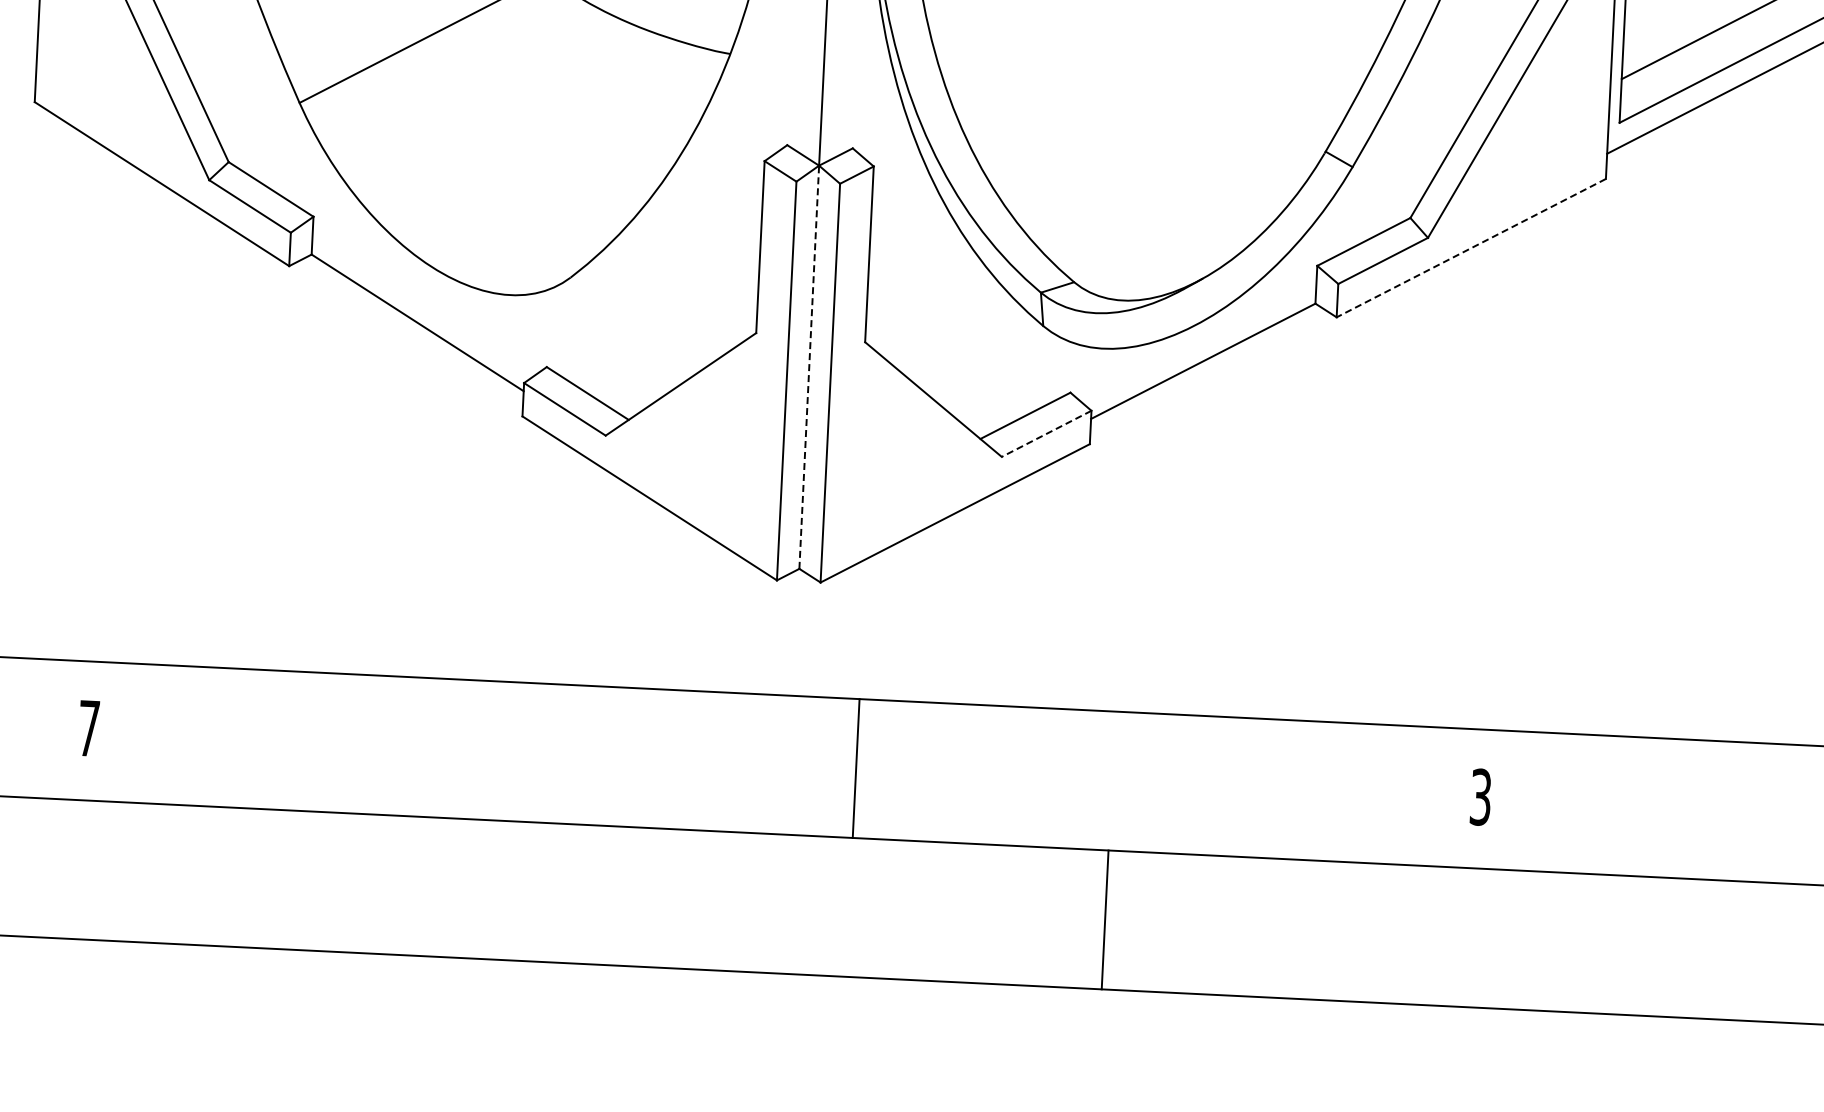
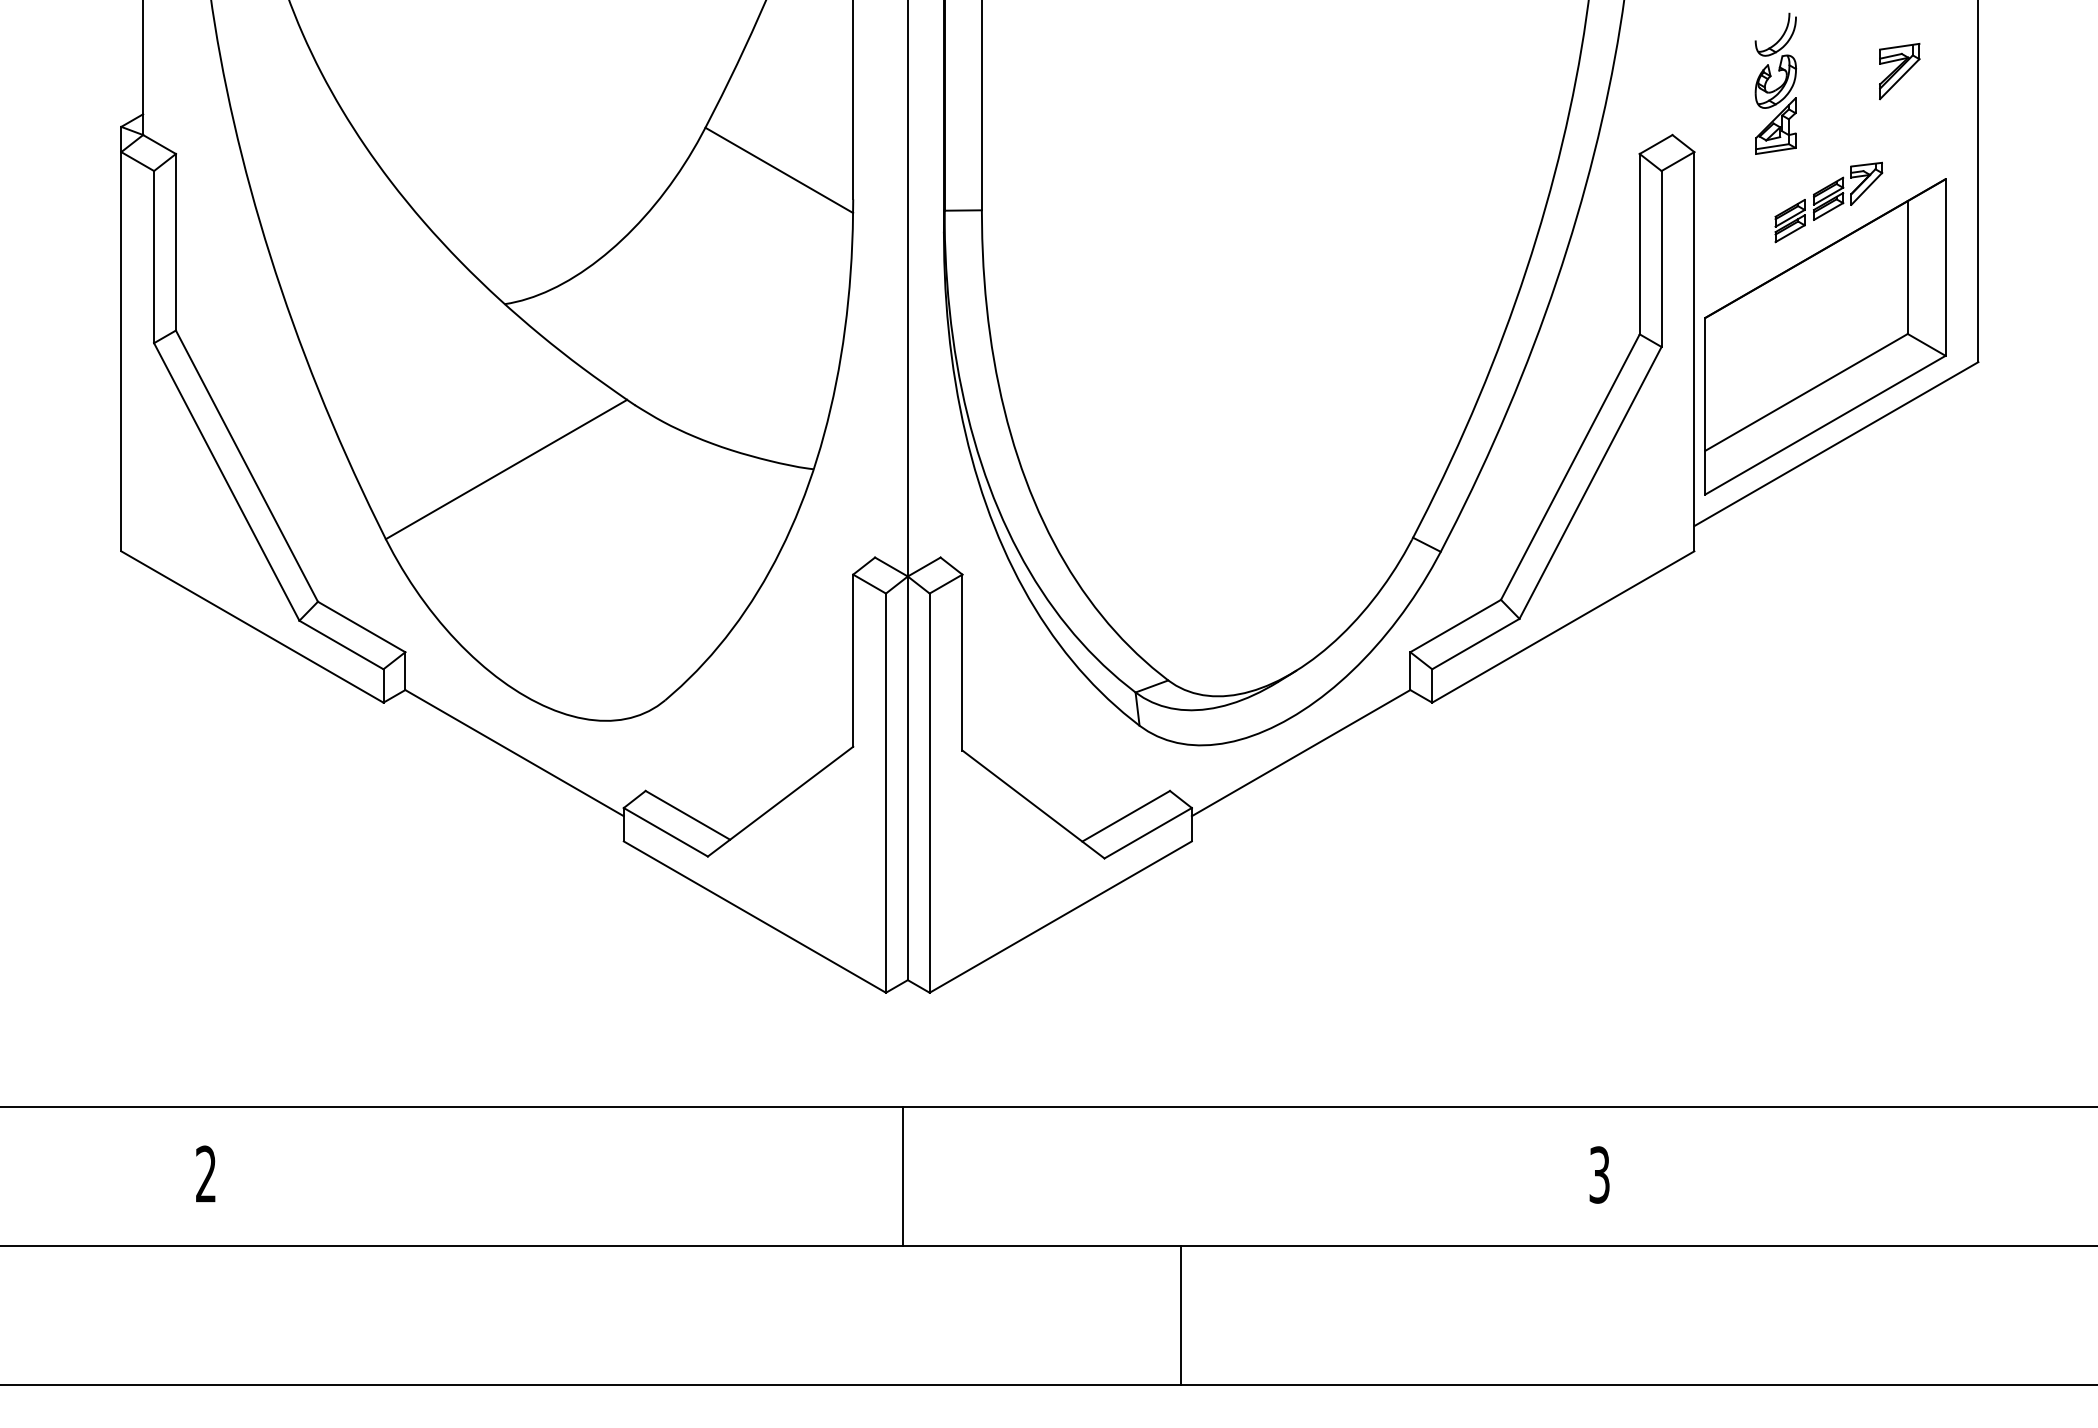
line: (1470, 248) -> (1562, 627), dashed -> solid
line: (808, 367) -> (907, 778), dashed -> solid
line: (1045, 434) -> (1147, 833), dashed -> solid
text: (88, 727) -> (205, 1173), 7 -> 2
line: (856, 768) -> (903, 1176), moved
line: (1105, 919) -> (1181, 1315), moved

